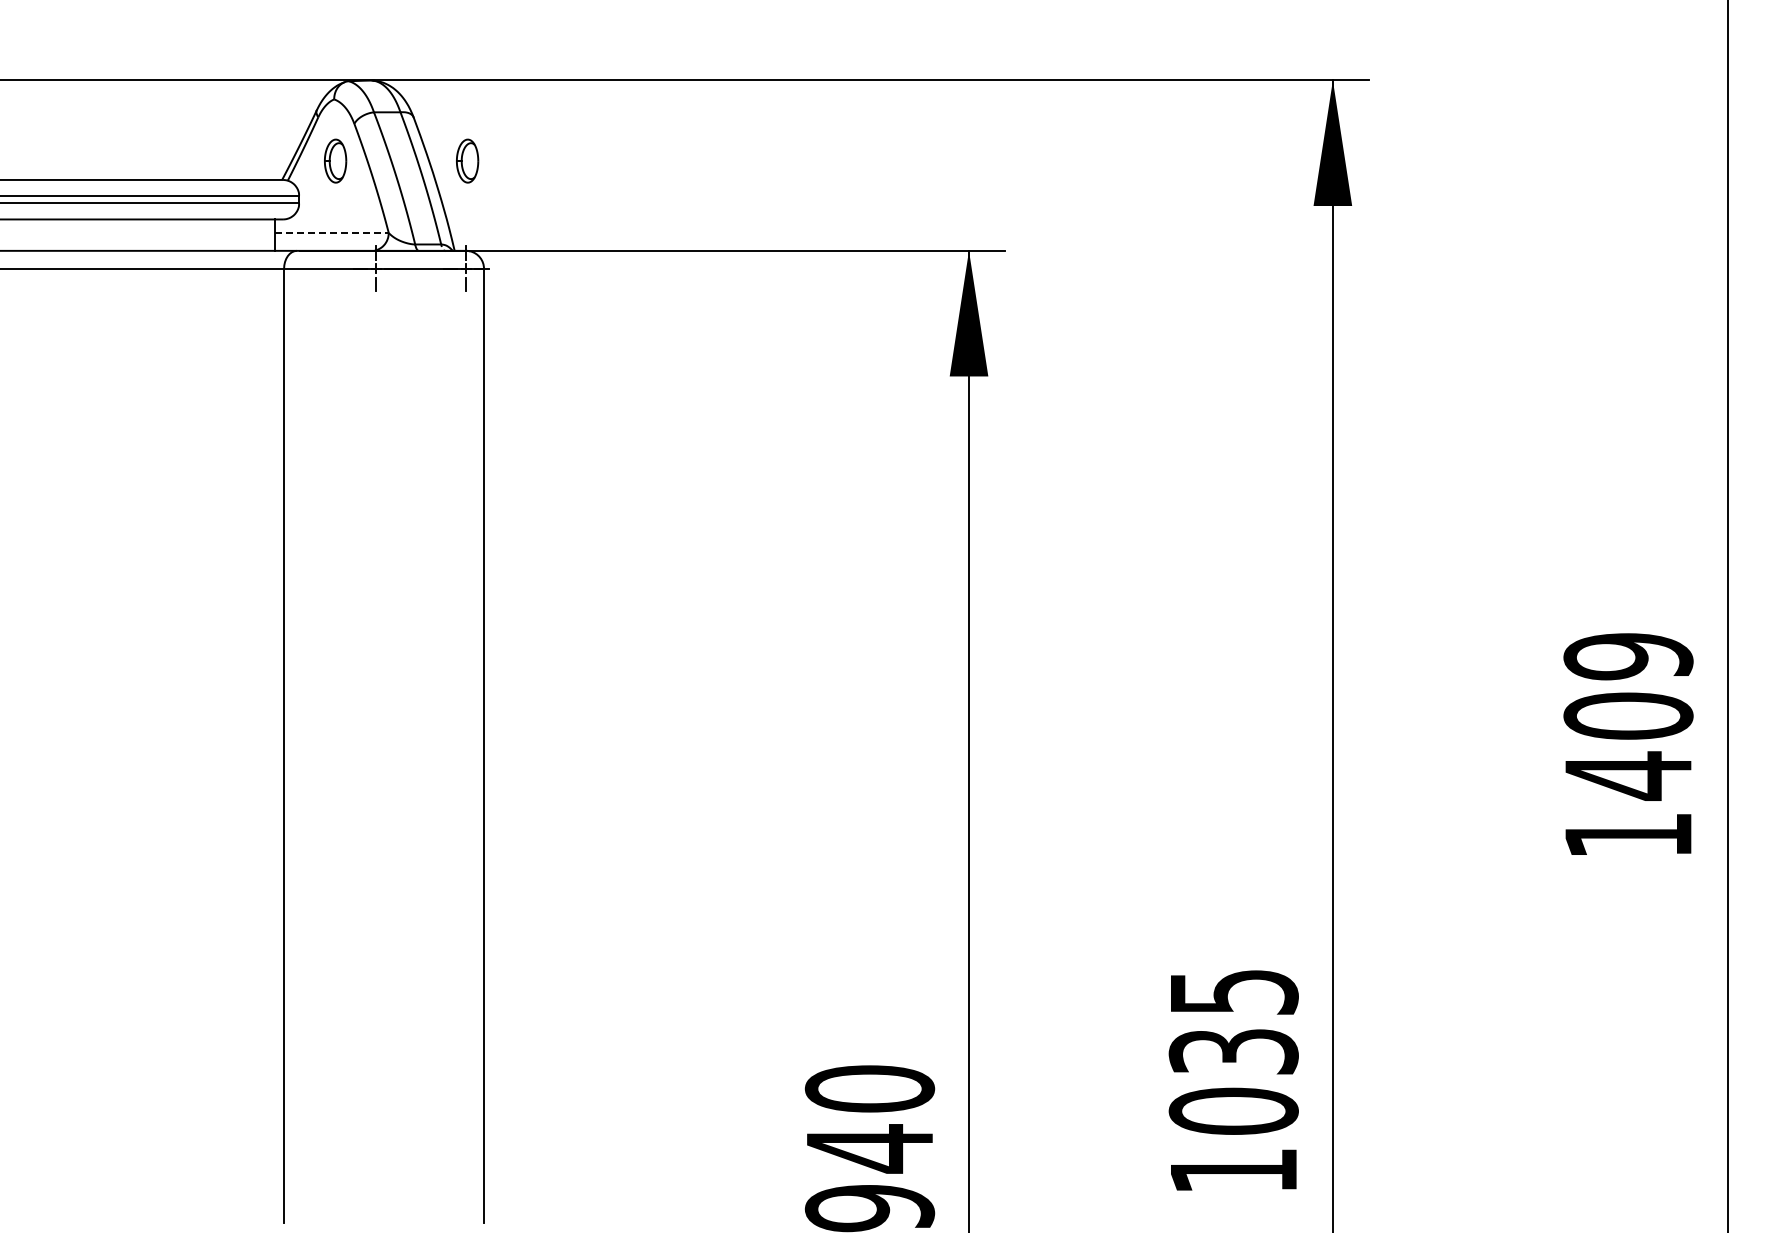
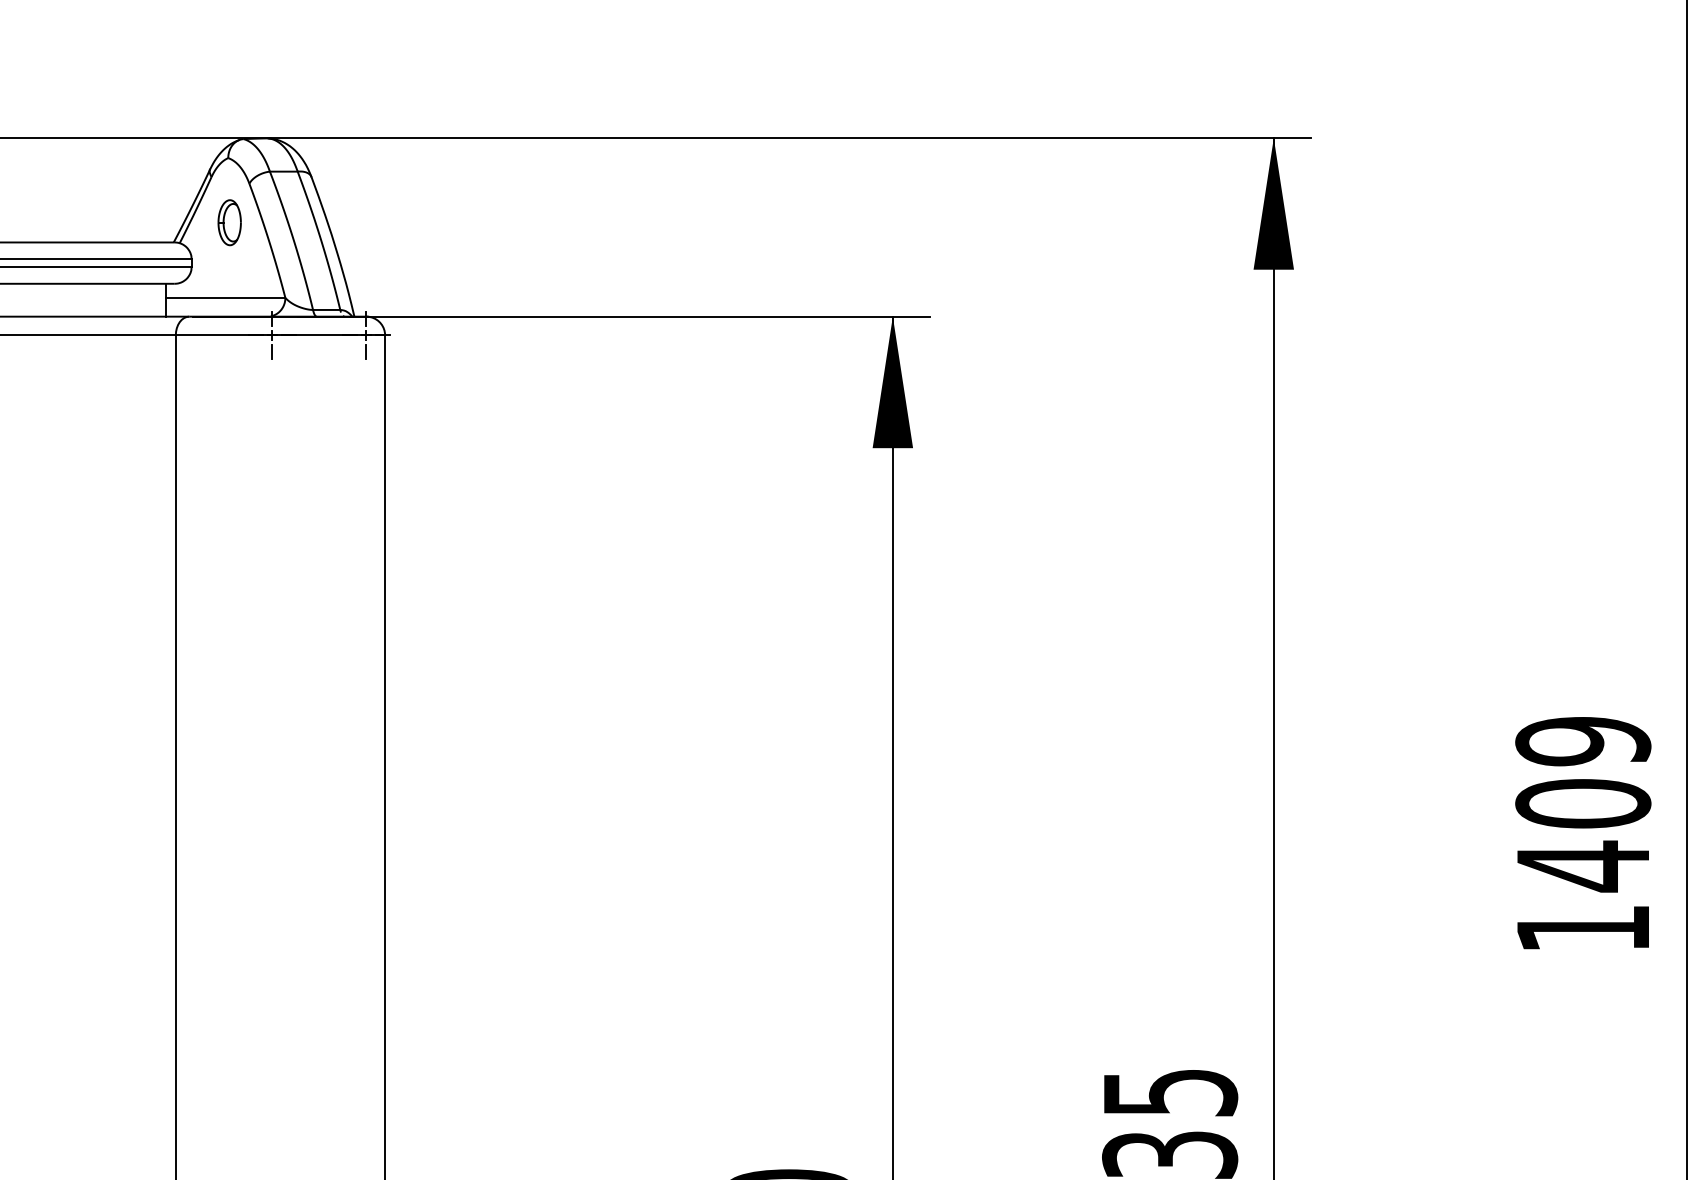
part: (467, 160) -> (367, 222), removed
line: (331, 232) -> (225, 297), dashed -> solid

